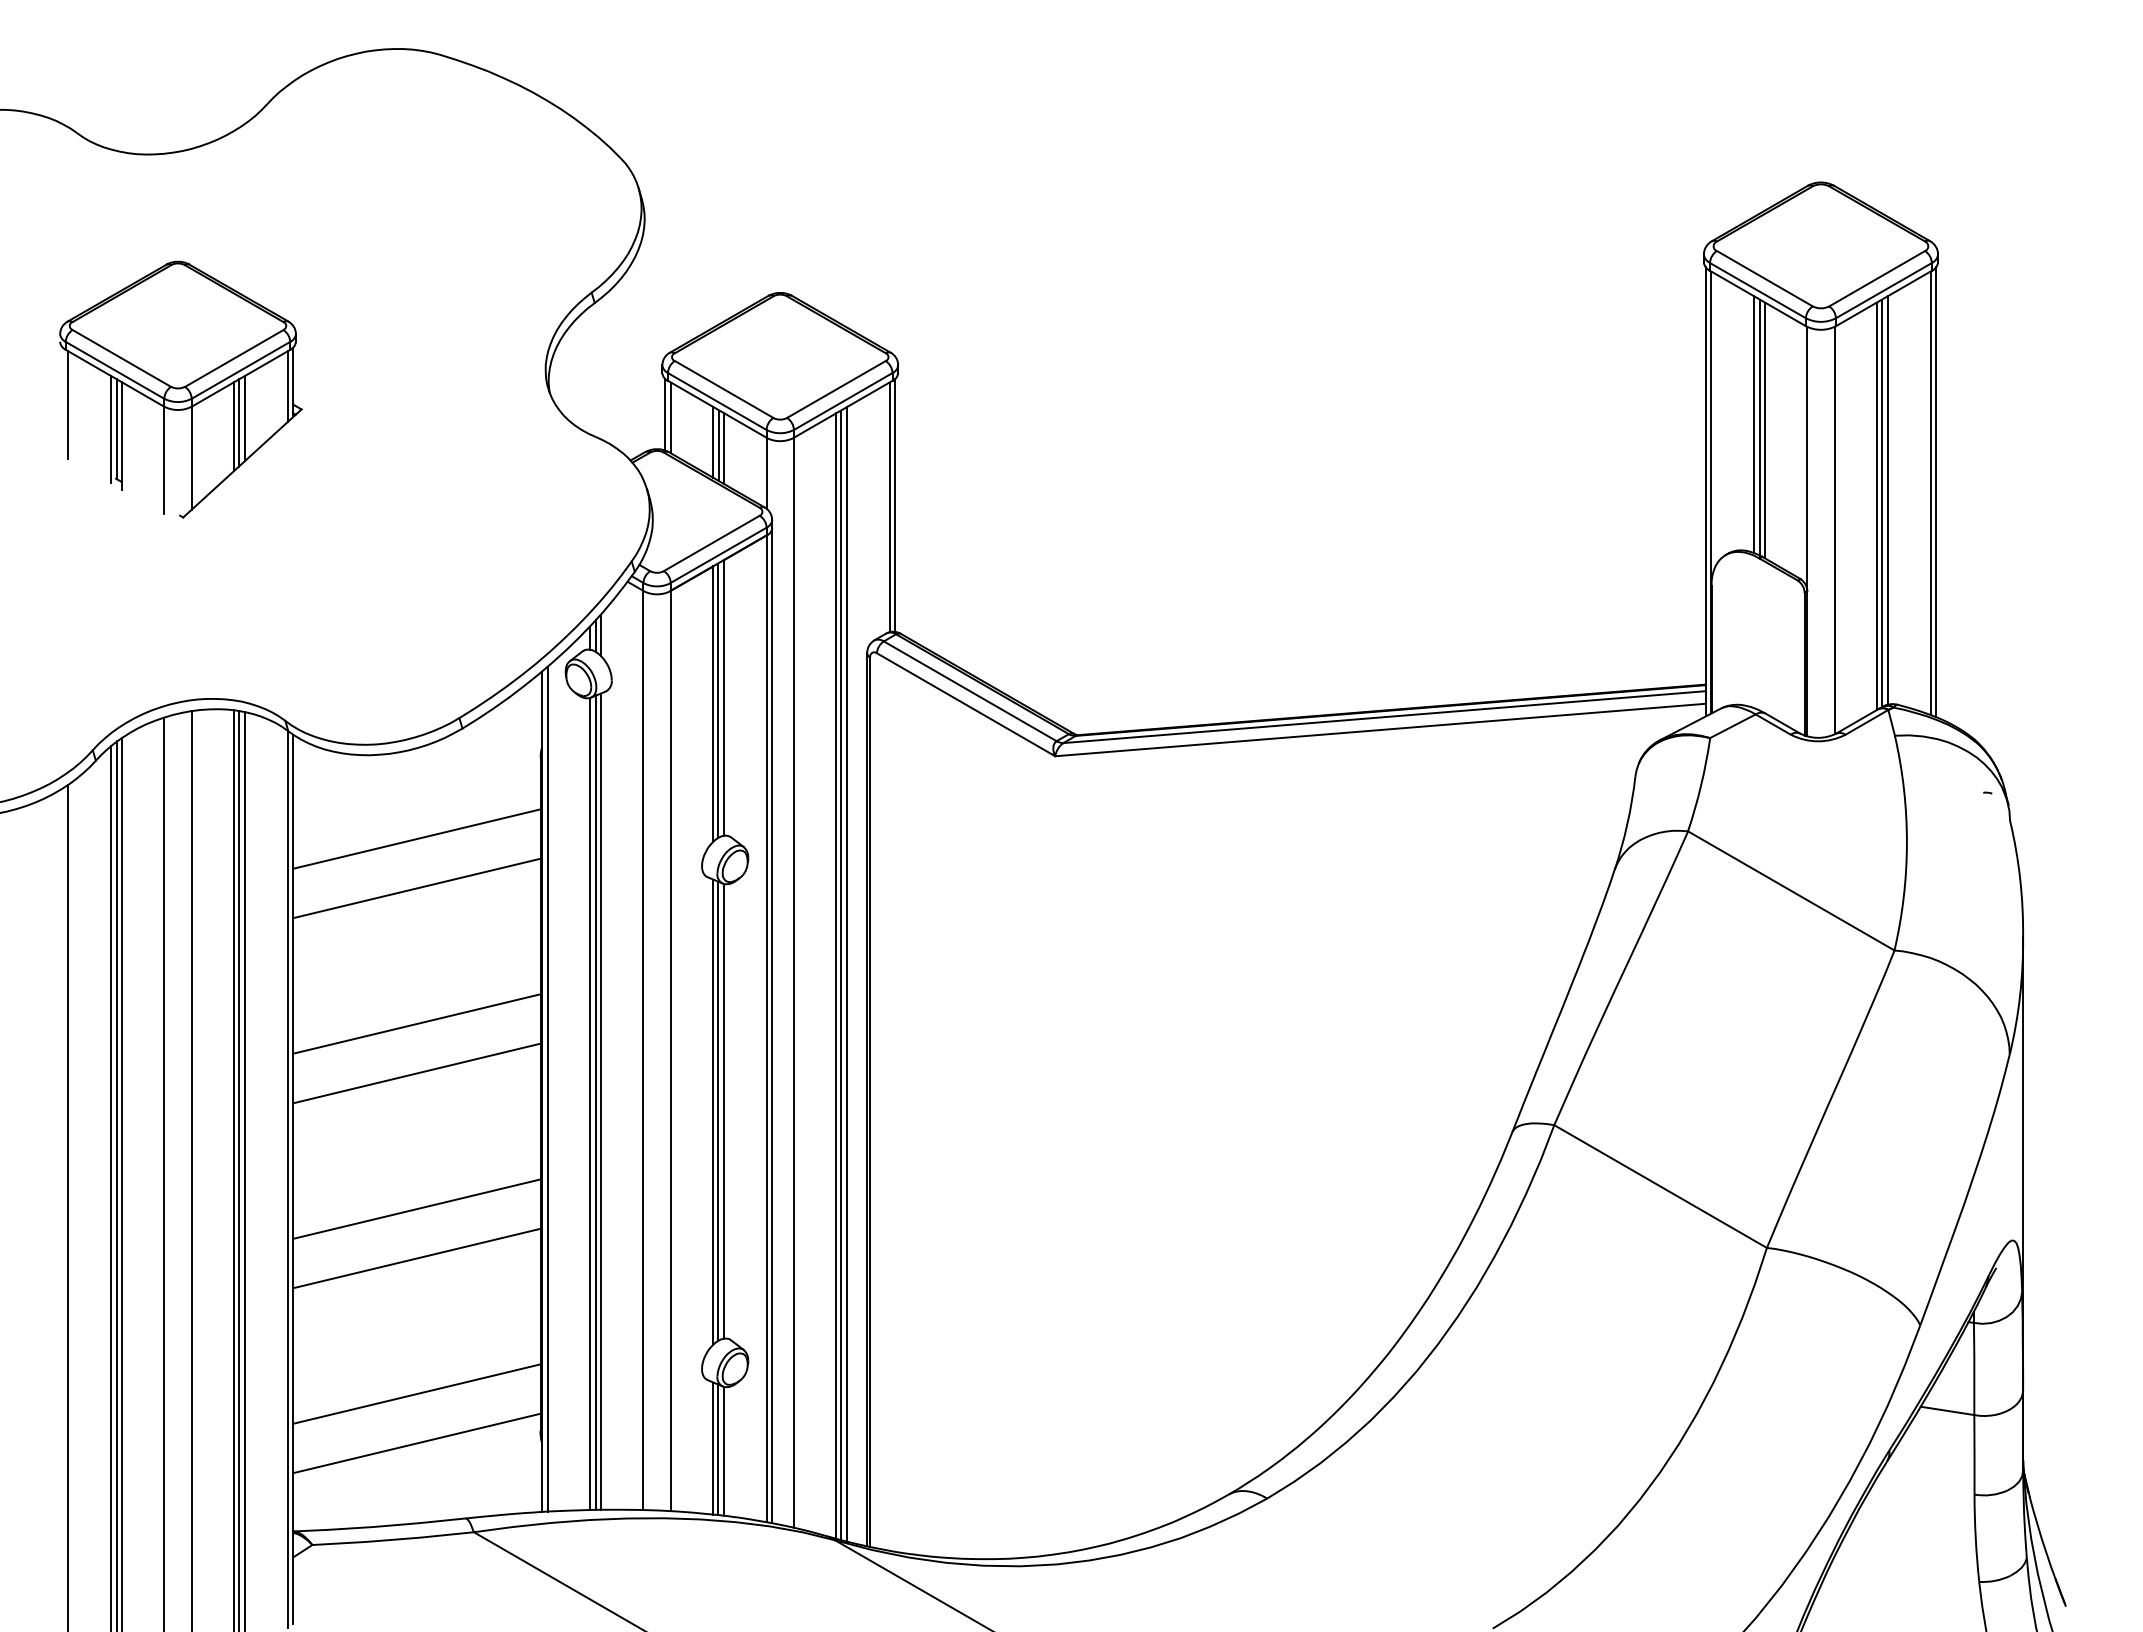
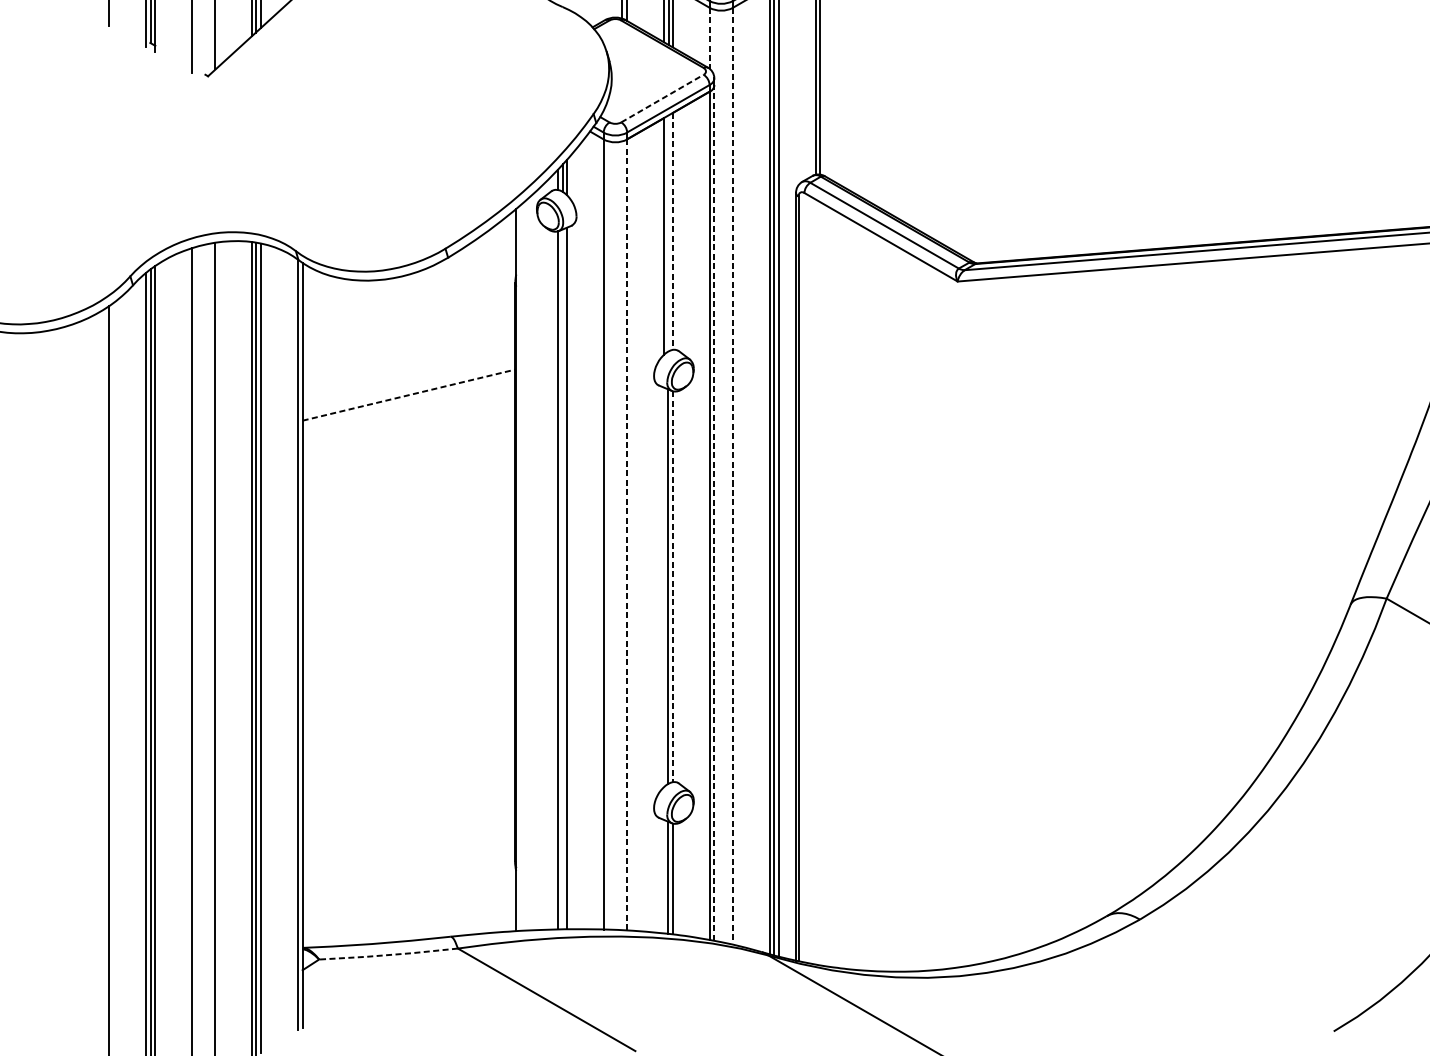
line: (766, 473) -> (709, 38), solid -> dashed
line: (712, 543) -> (663, 98), solid -> dashed
line: (724, 697) -> (673, 231), solid -> dashed
line: (717, 700) -> (667, 233), removed
line: (416, 838) -> (408, 352), removed
line: (417, 888) -> (409, 395), solid -> dashed
line: (794, 983) -> (733, 476), solid -> dashed
line: (416, 1023) -> (408, 511), removed
line: (772, 1025) -> (714, 512), solid -> dashed
line: (670, 1051) -> (626, 535), solid -> dashed
line: (416, 1073) -> (408, 554), removed
line: (547, 1088) -> (521, 567), removed
line: (596, 1102) -> (563, 579), removed
line: (713, 1111) -> (663, 586), removed
line: (724, 1111) -> (673, 586), solid -> dashed
line: (416, 1208) -> (408, 670), removed
line: (416, 1258) -> (408, 713), removed
line: (416, 1393) -> (408, 829), removed
line: (416, 1443) -> (408, 872), removed
line: (713, 1448) -> (663, 876), removed
line: (392, 1539) -> (387, 954), solid -> dashed

